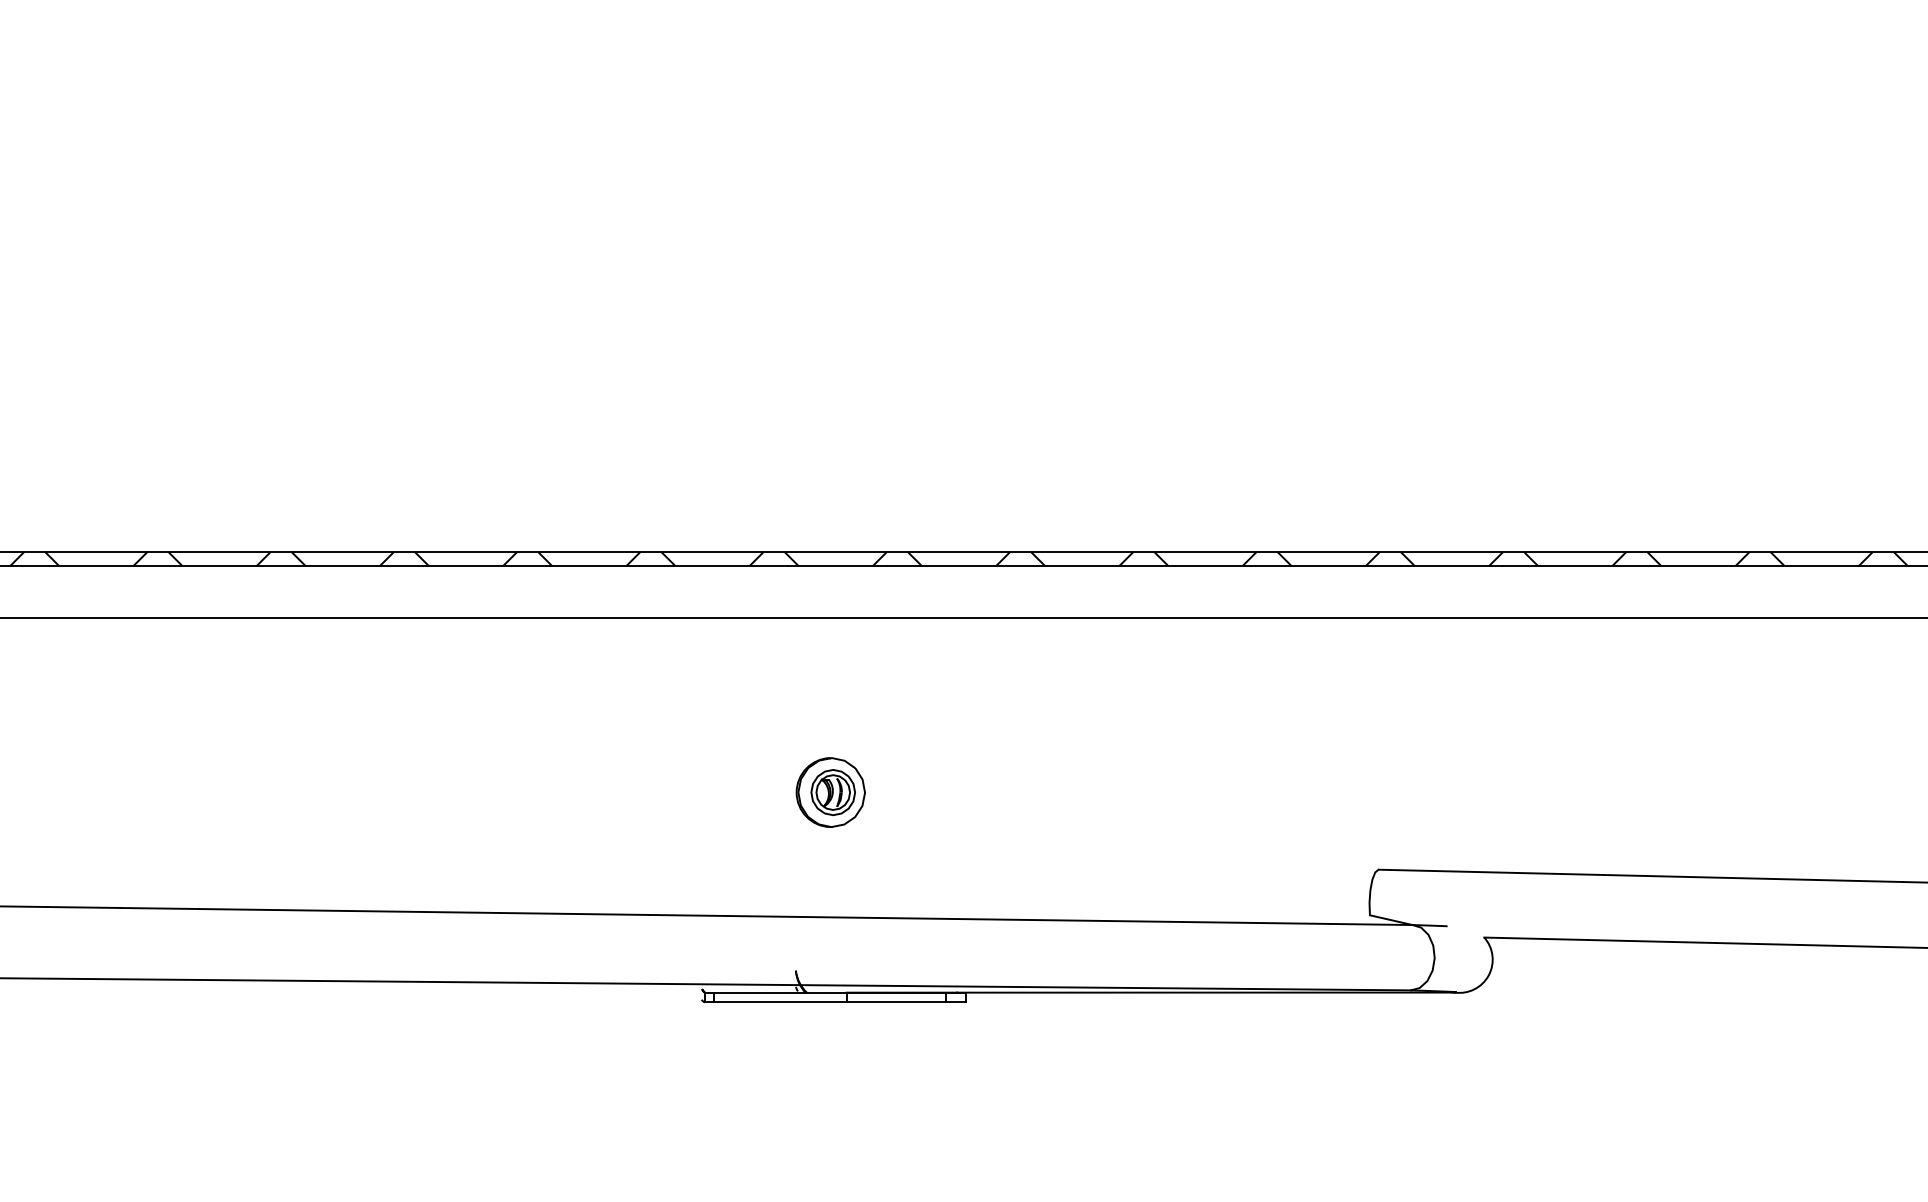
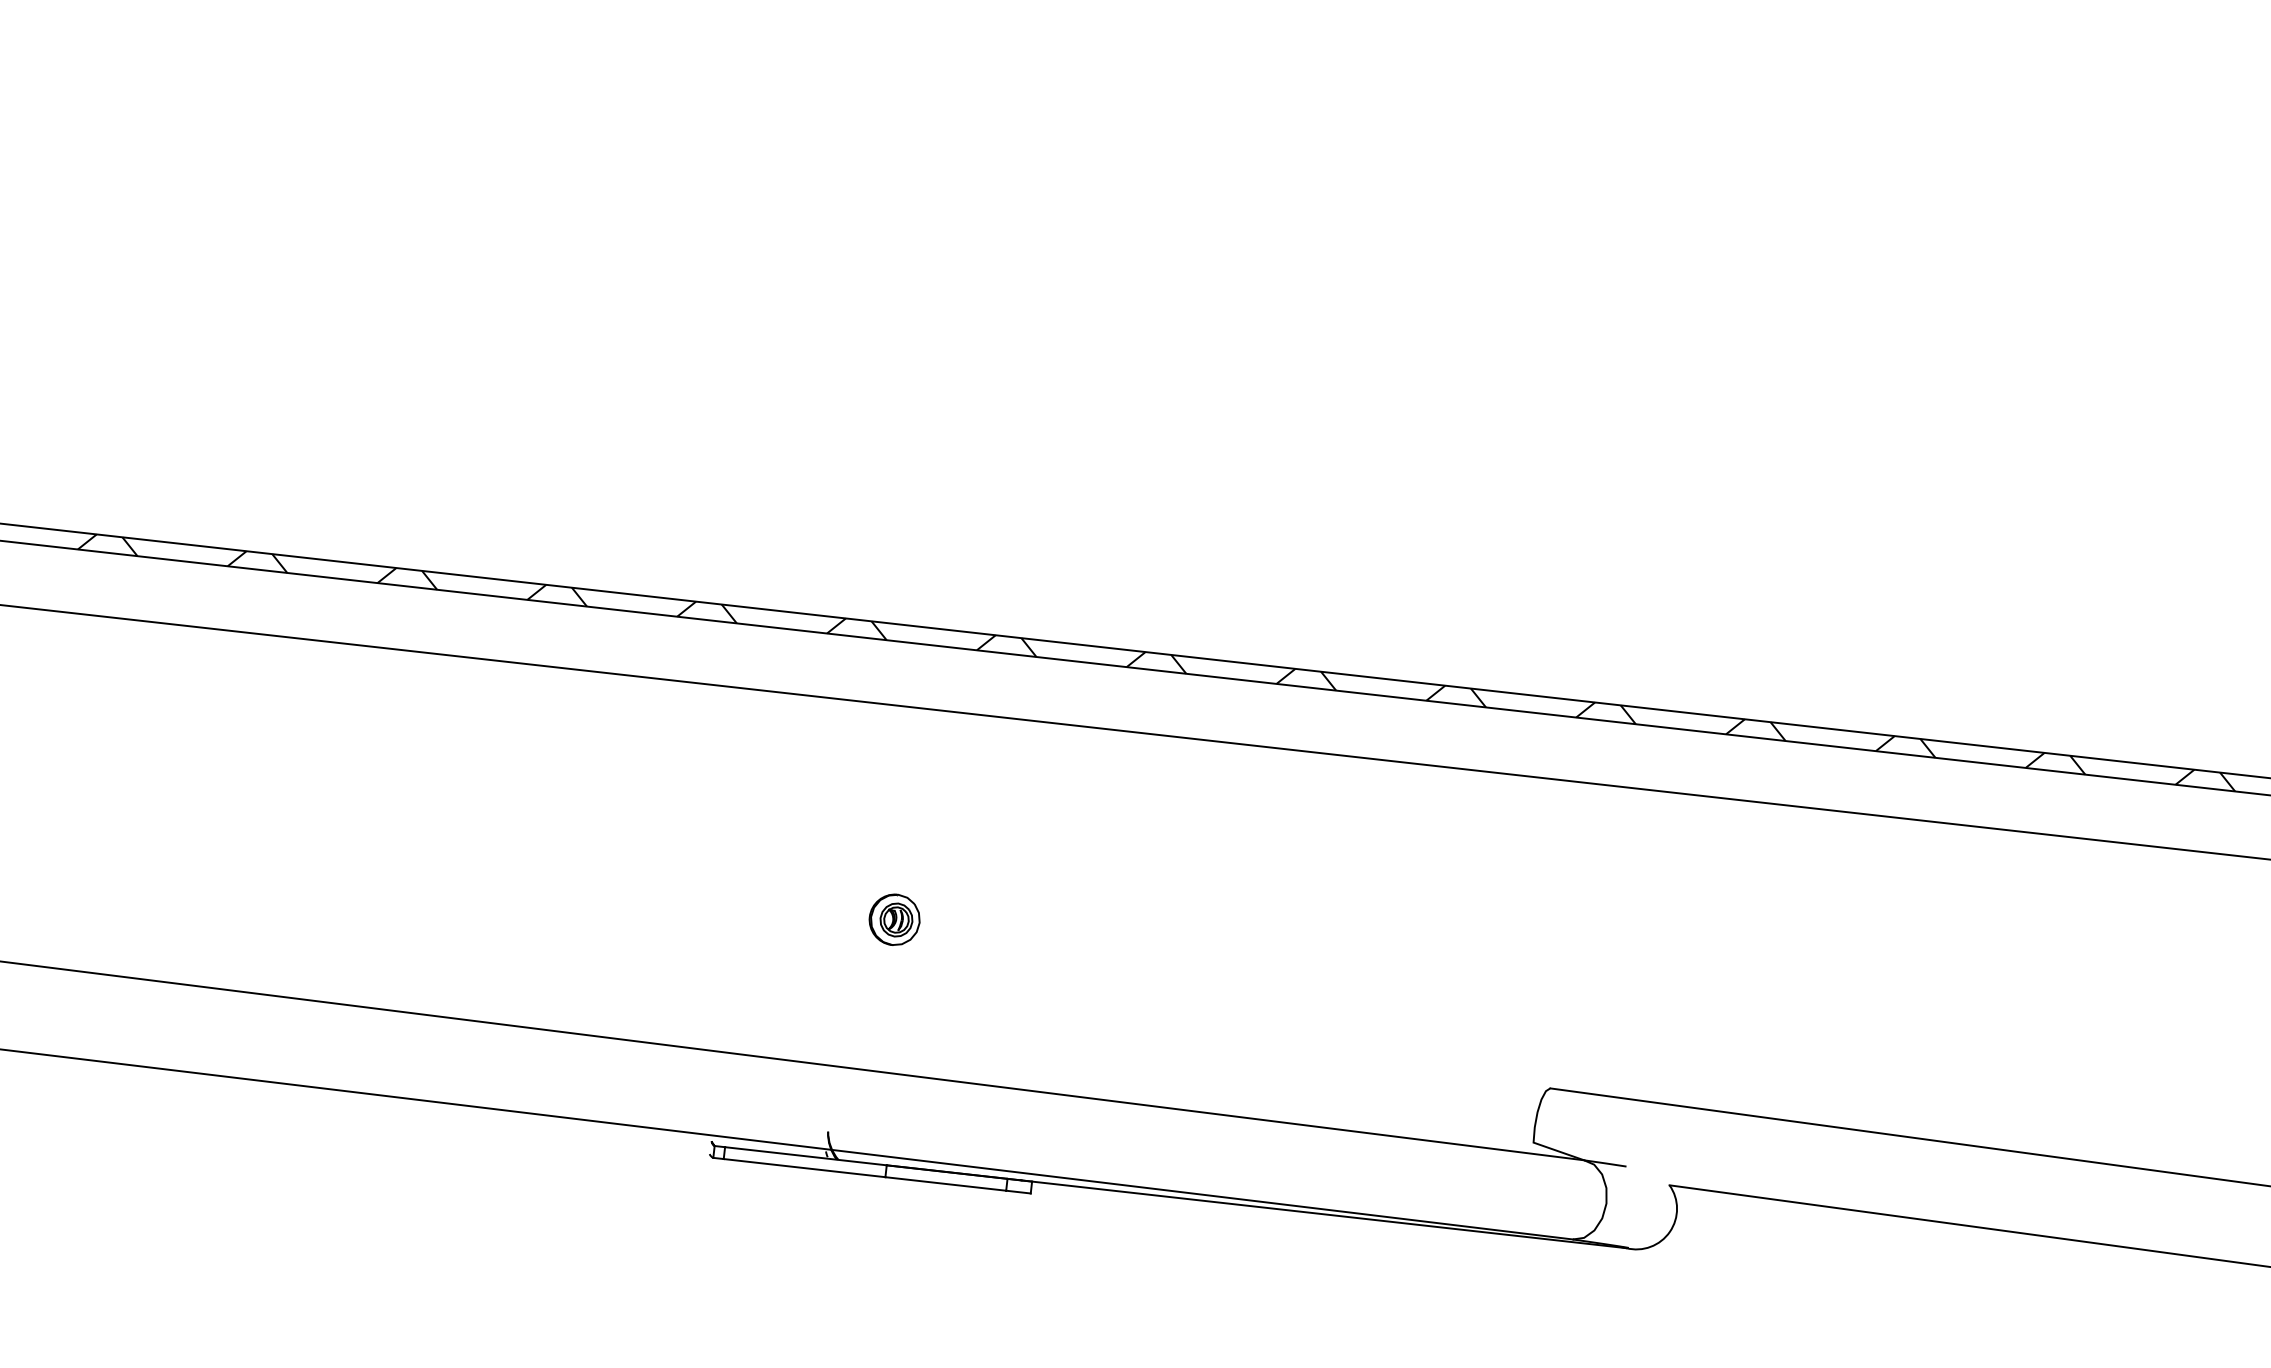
part: (830, 792) -> (894, 919), size x0.6

